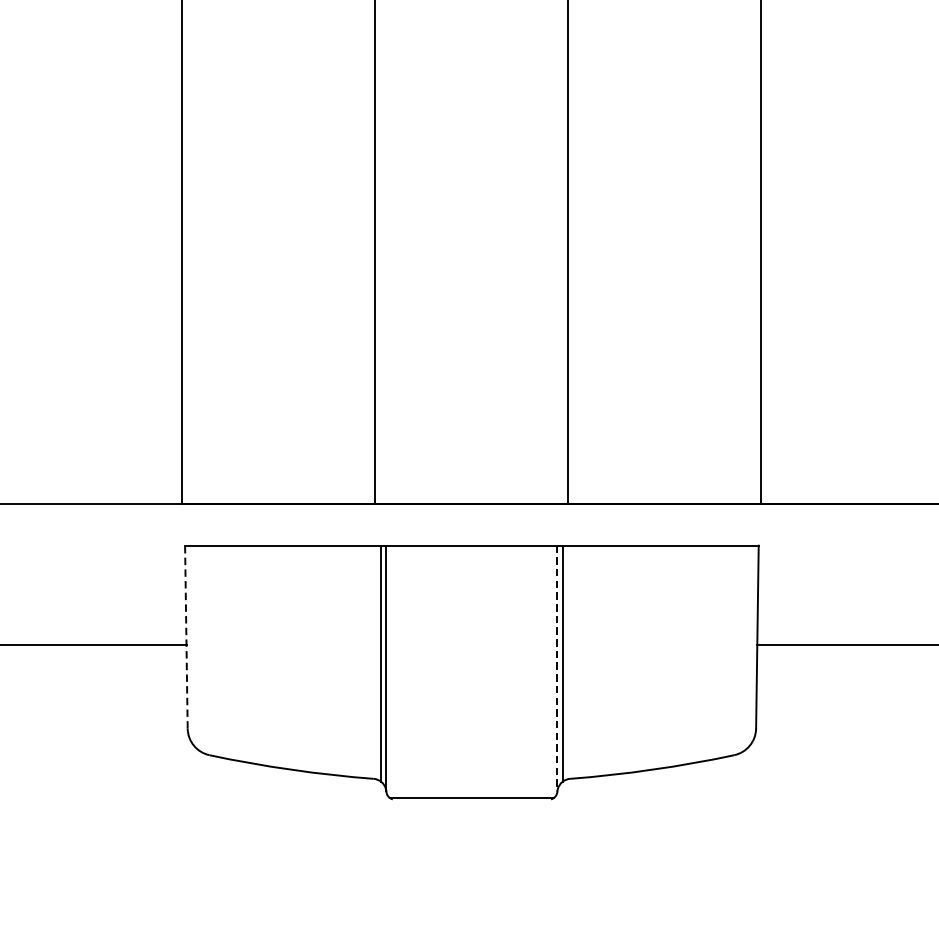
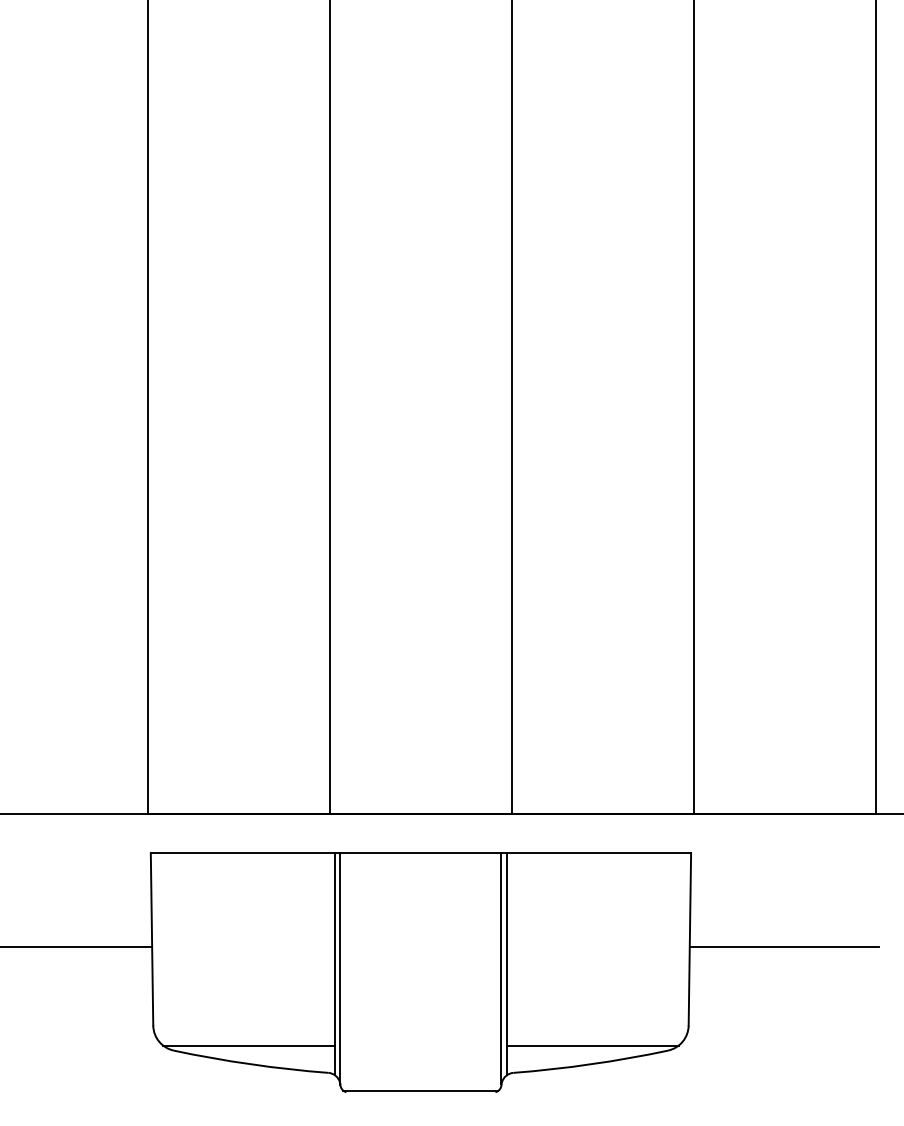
line: (186, 636) -> (152, 938), dashed -> solid
line: (557, 669) -> (501, 969), dashed -> solid
line: (289, 749) -> (249, 1045), added
line: (654, 749) -> (592, 1045), added

